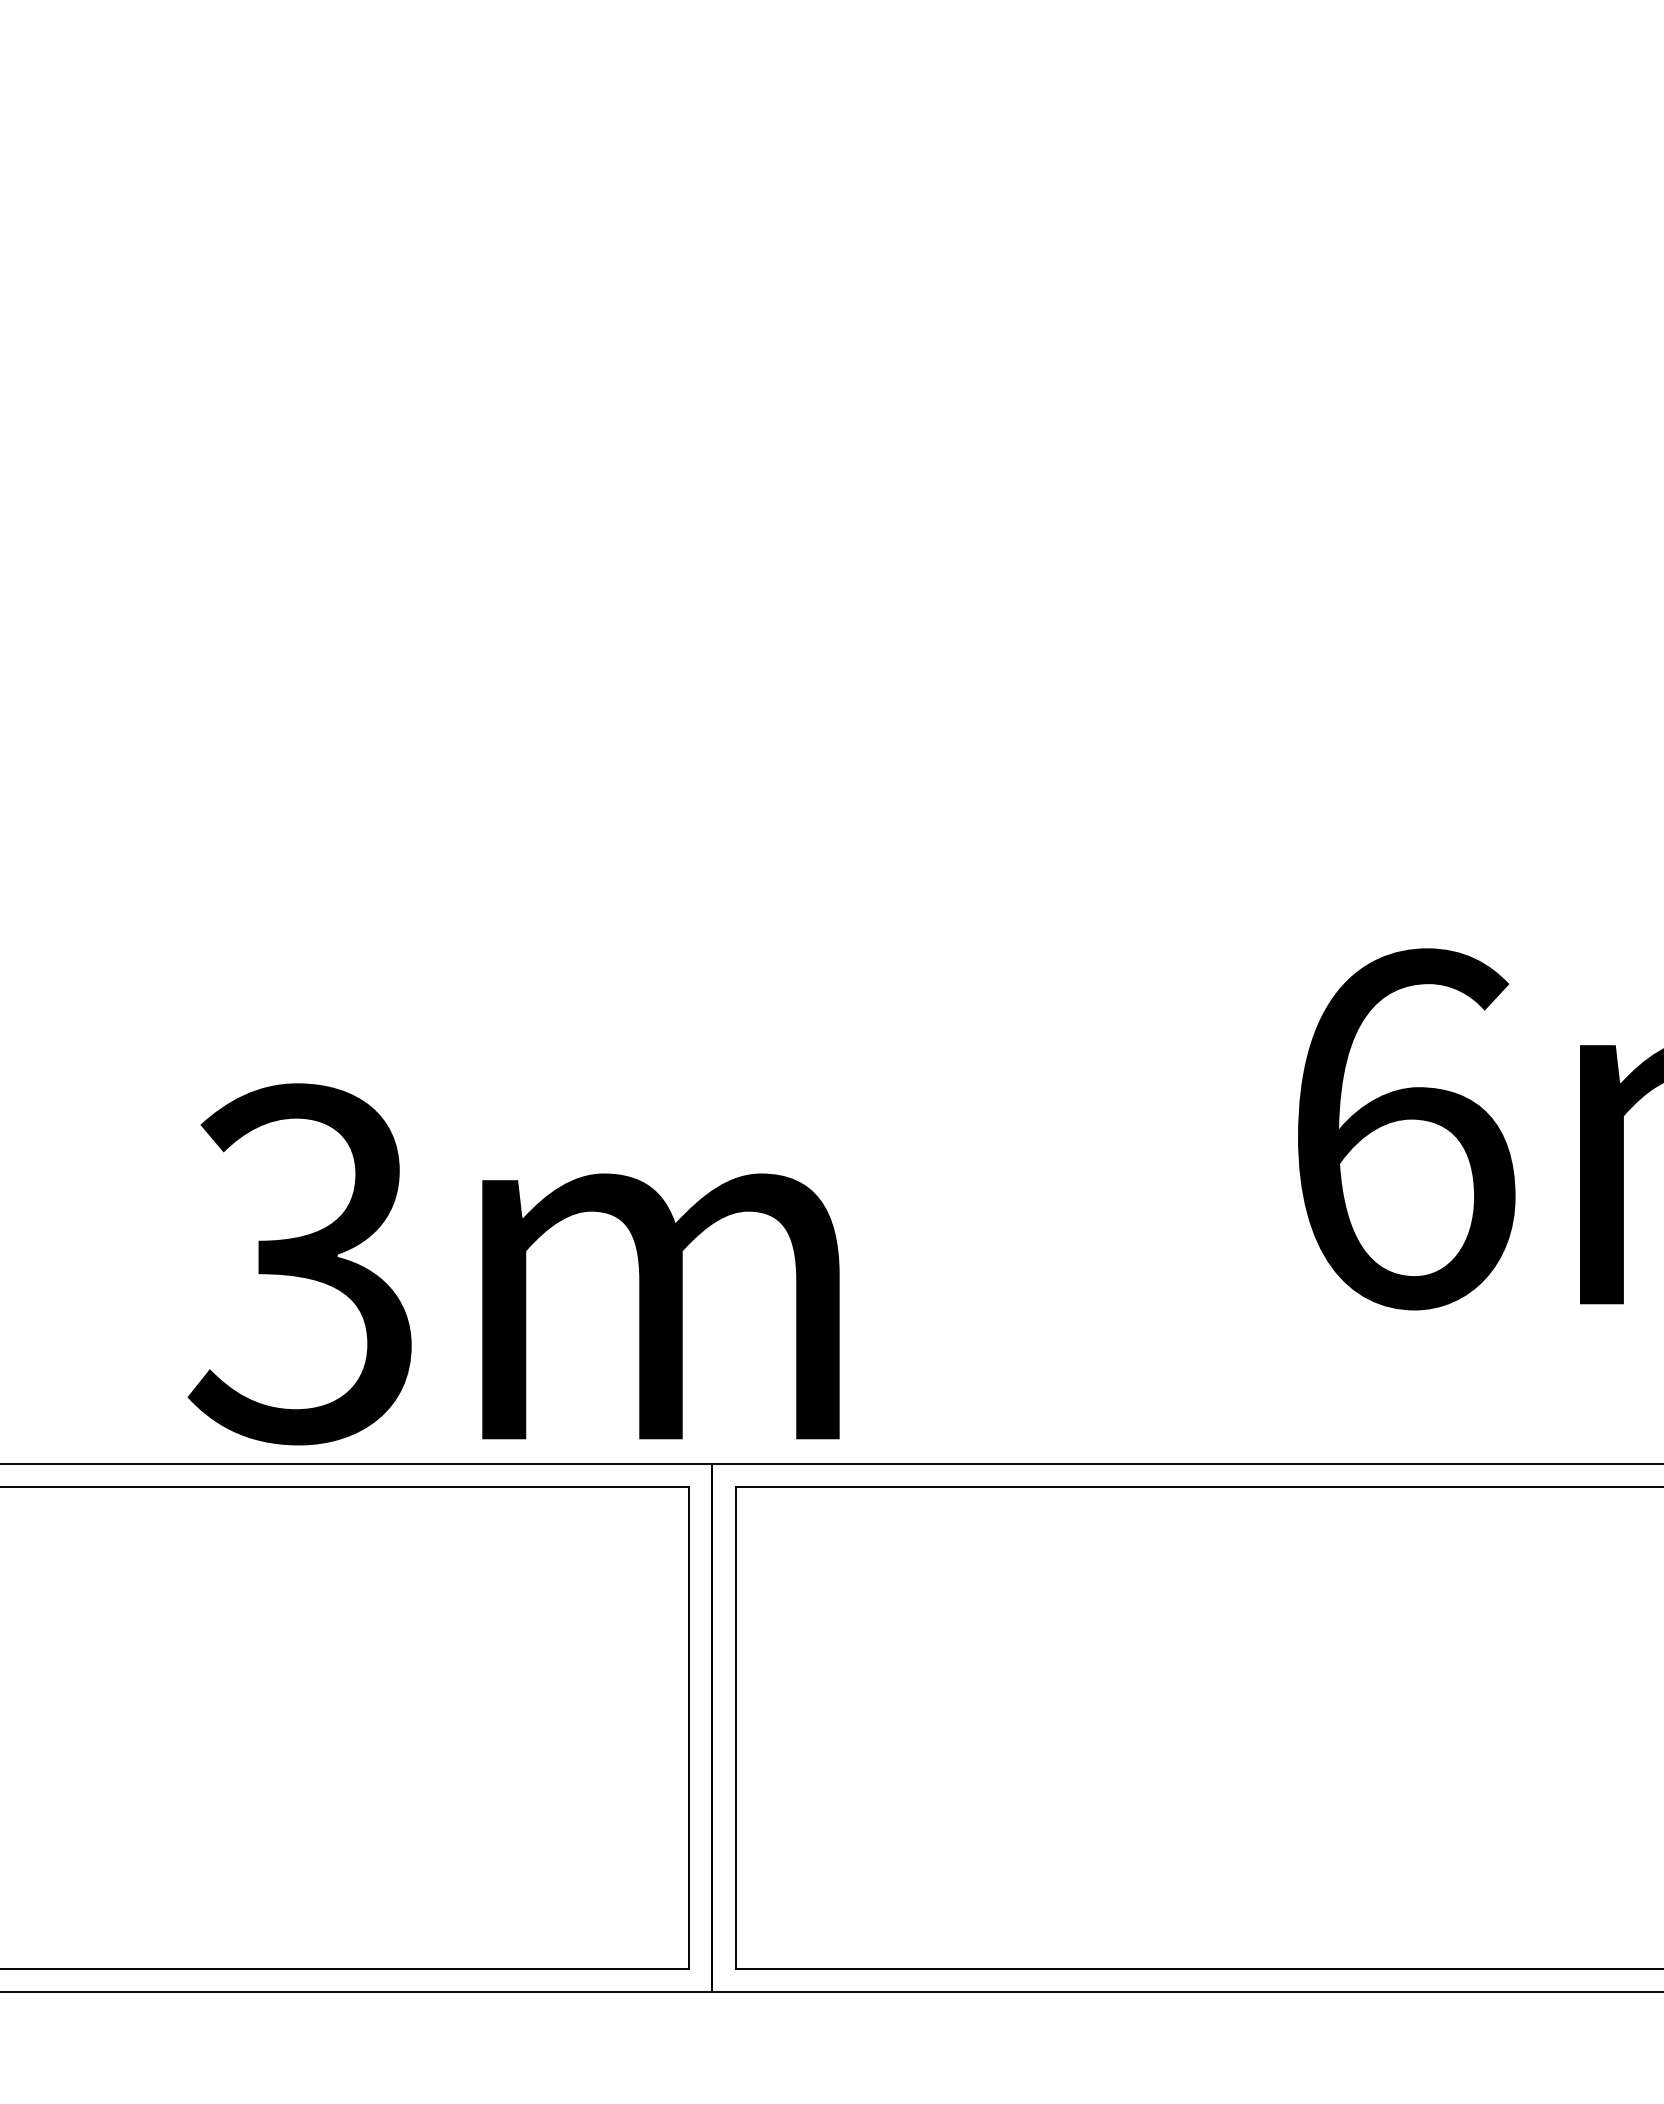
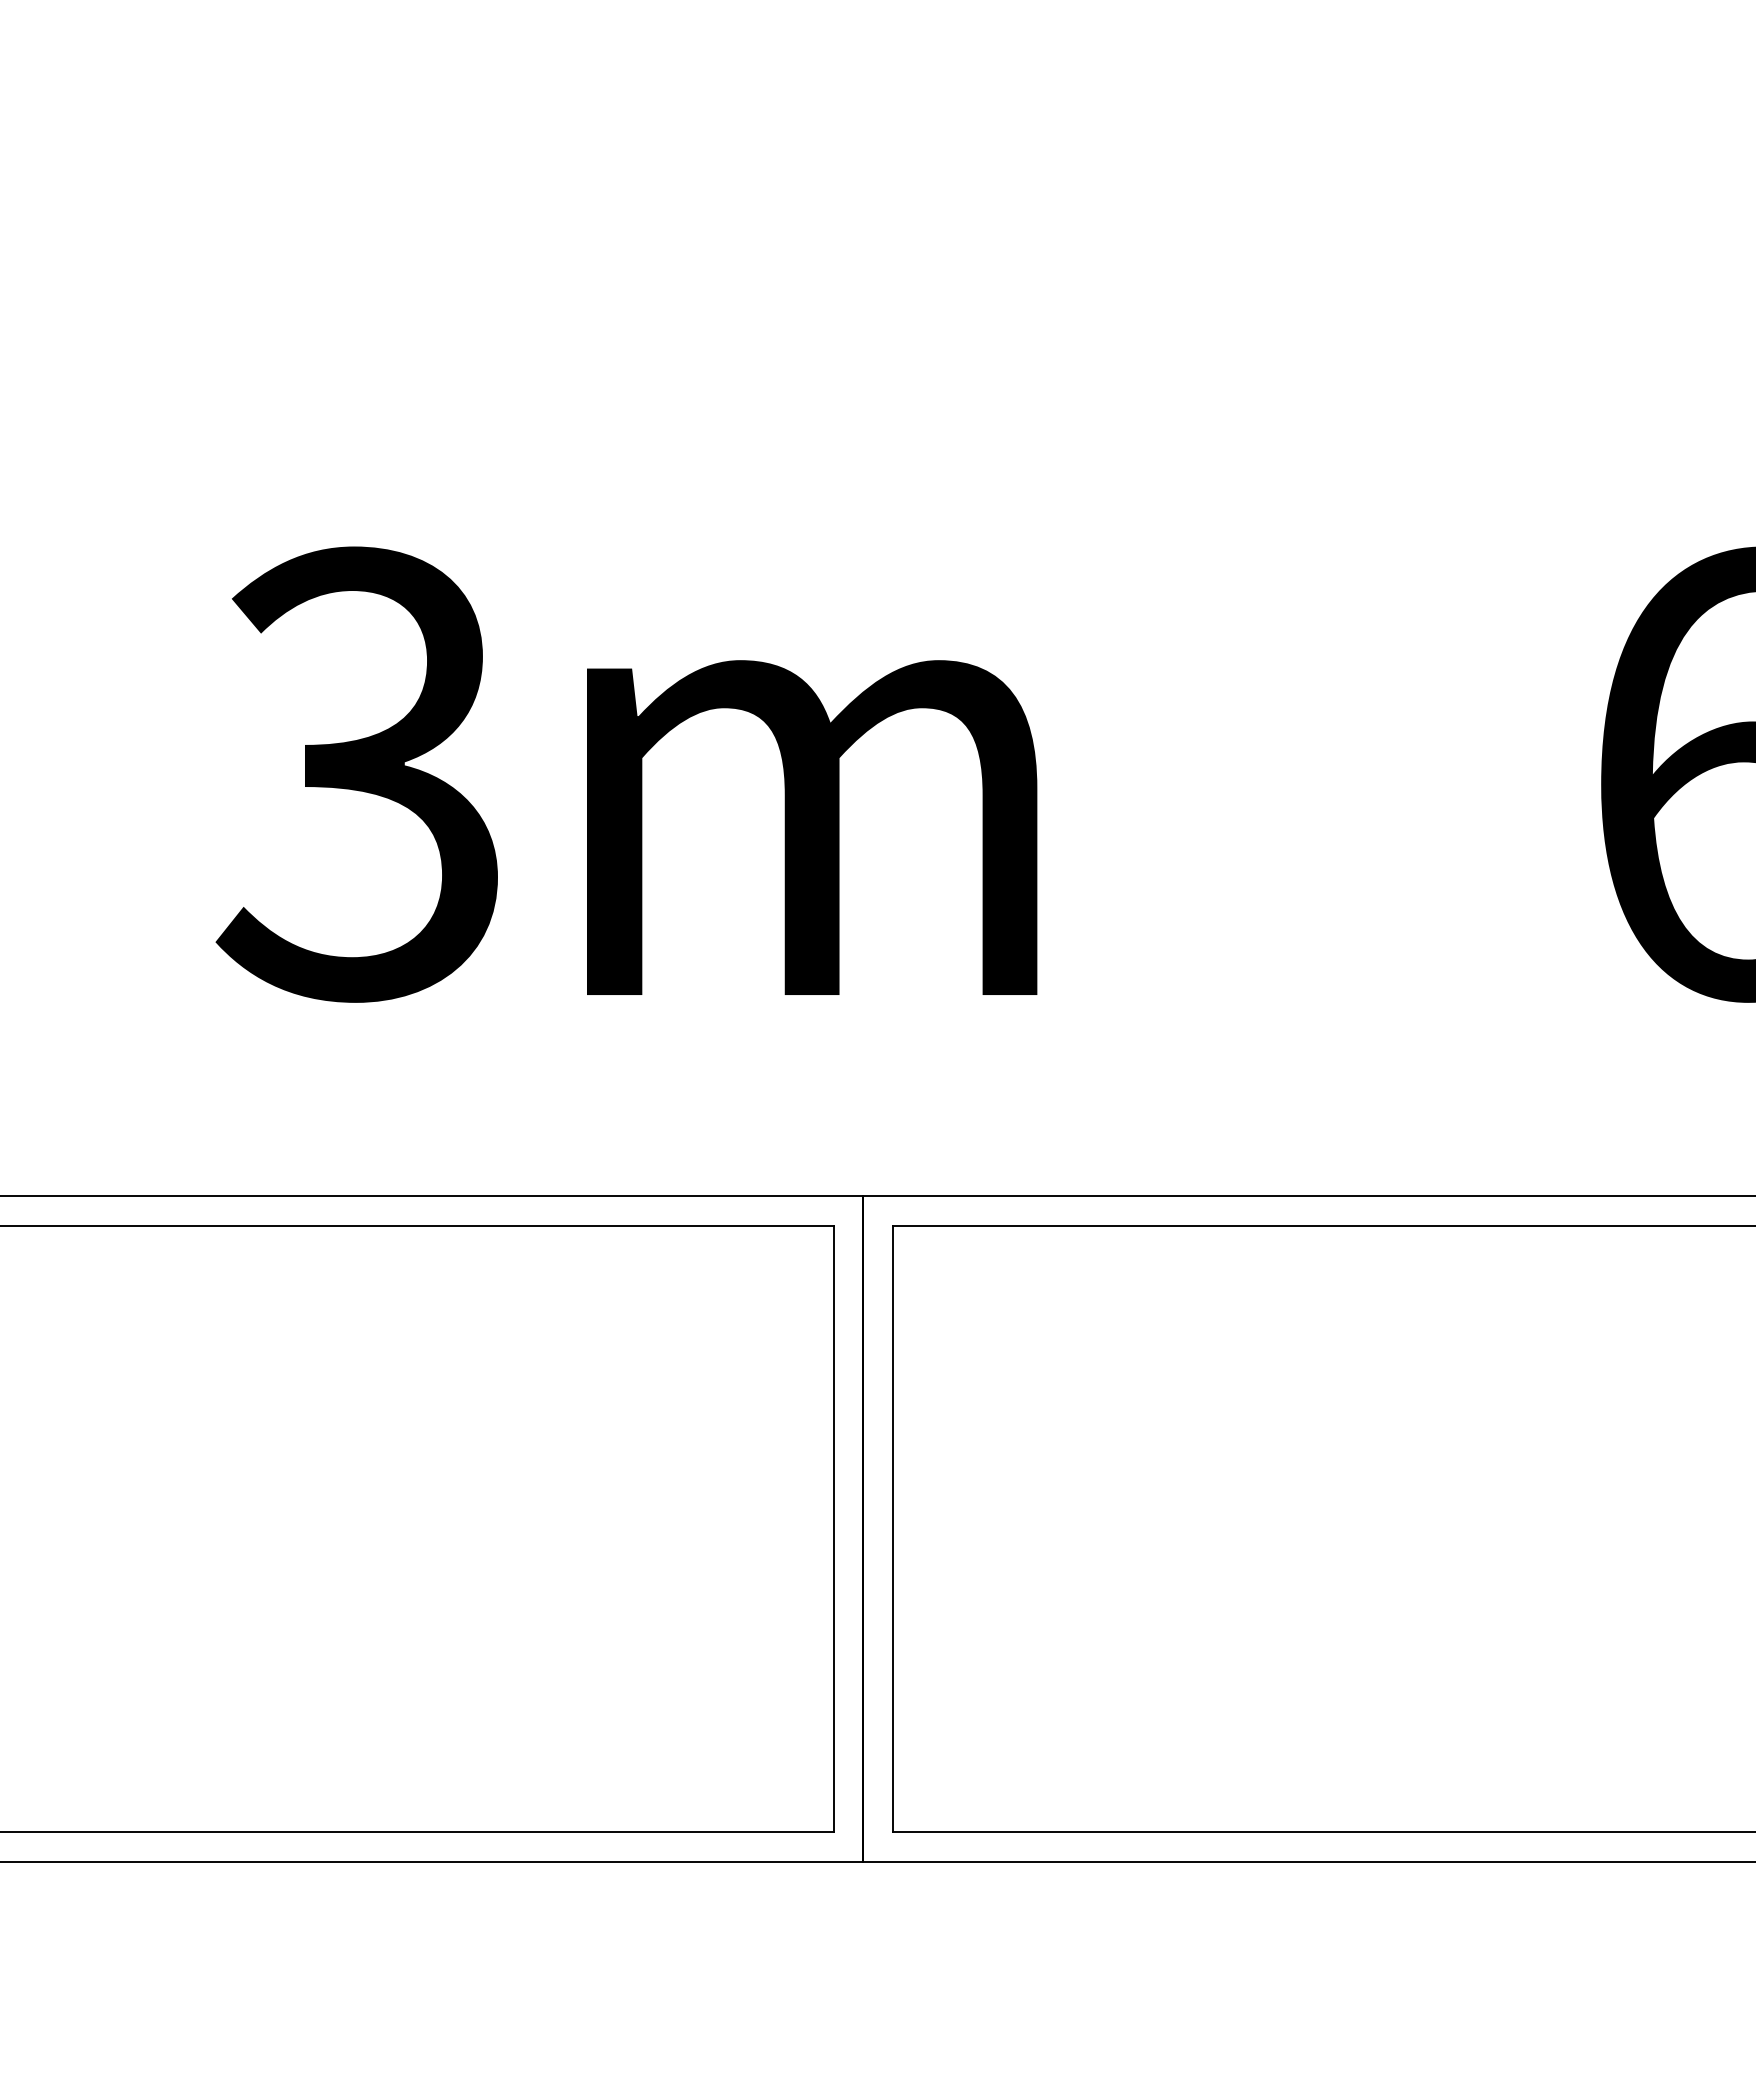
text: (513, 1264) -> (626, 774), moved

